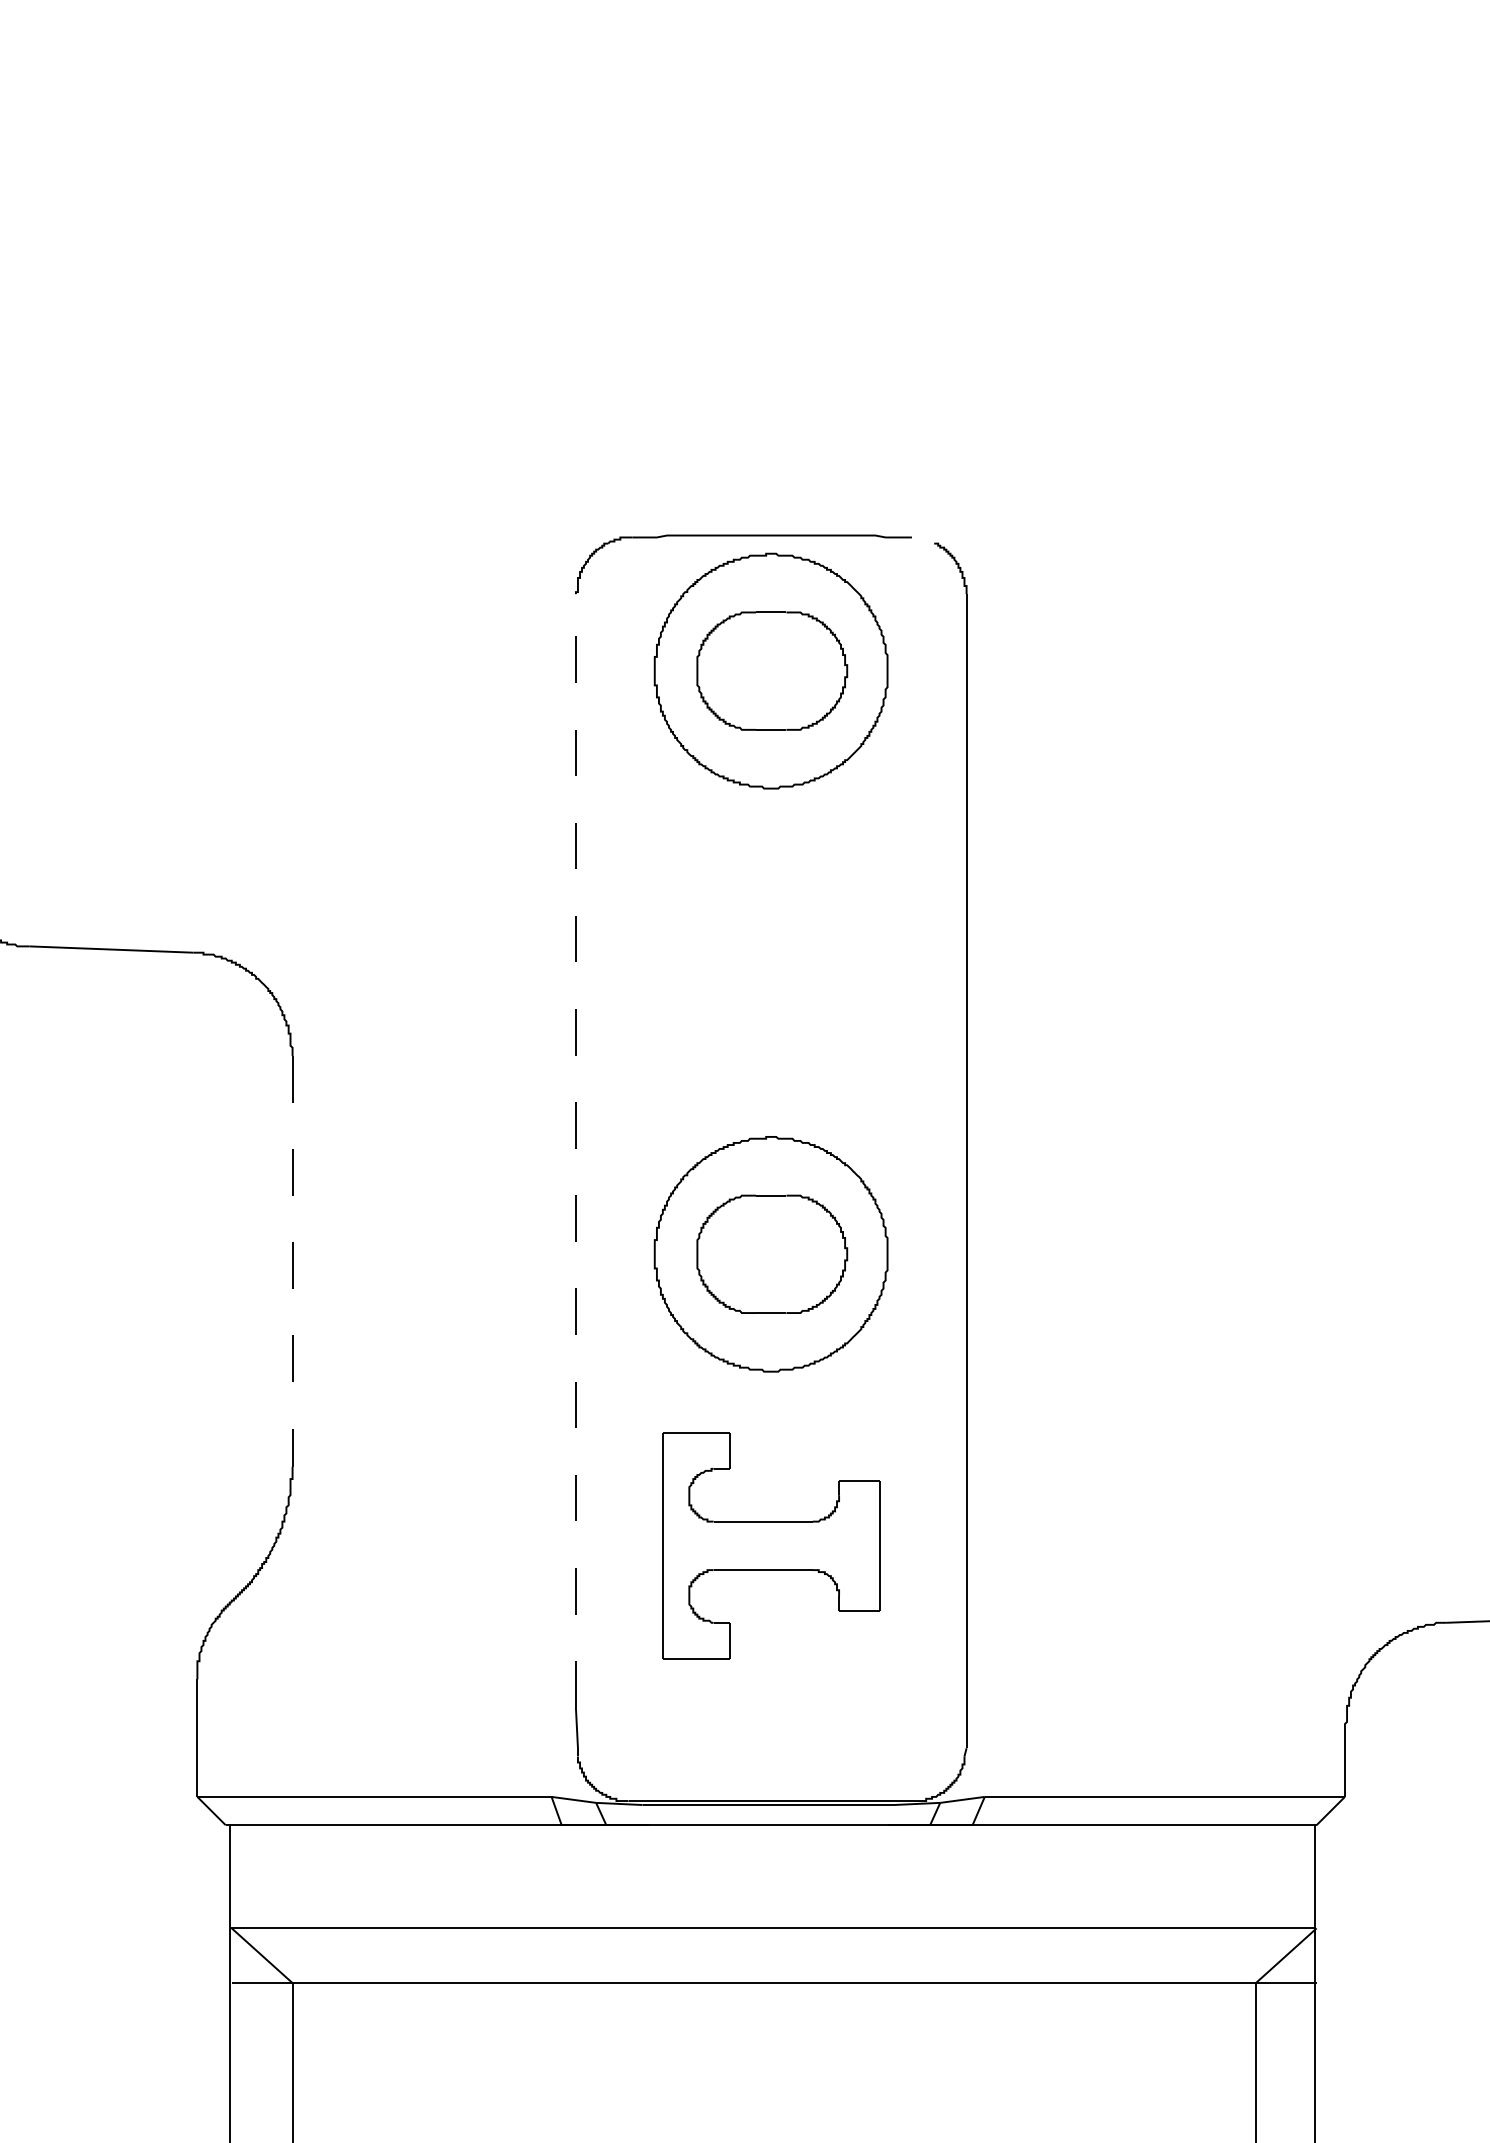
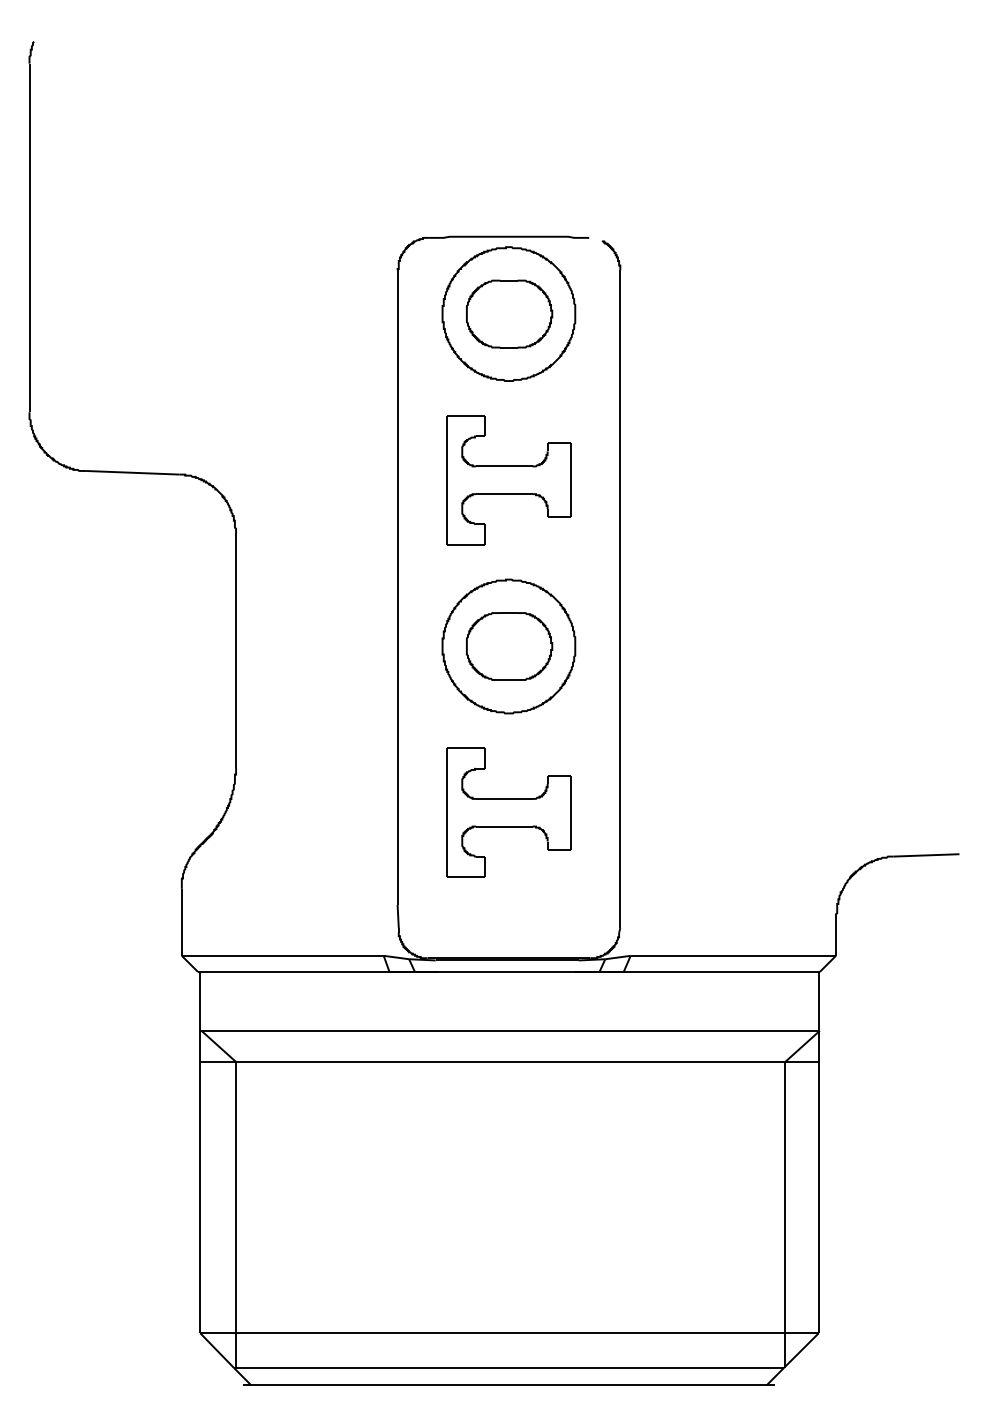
part: (770, 963) -> (508, 480), added
line: (575, 1150) -> (397, 587), dashed -> solid
line: (293, 1263) -> (236, 651), dashed -> solid

